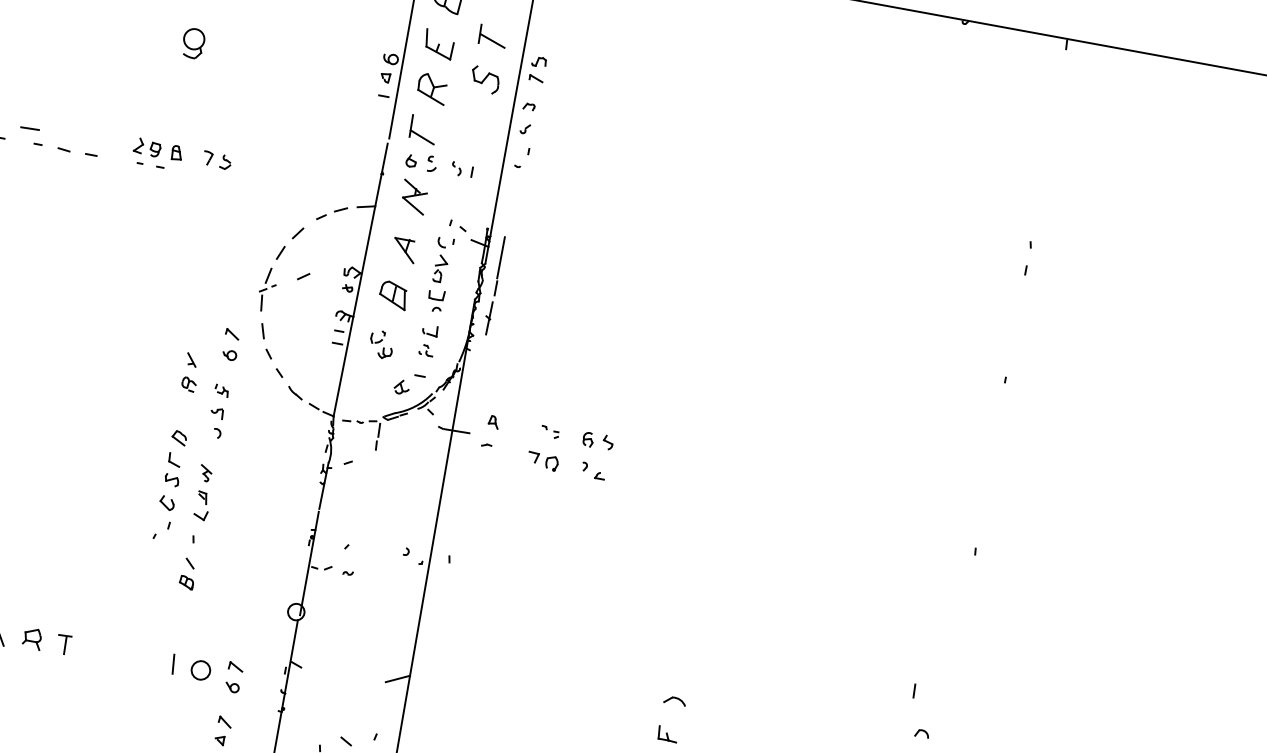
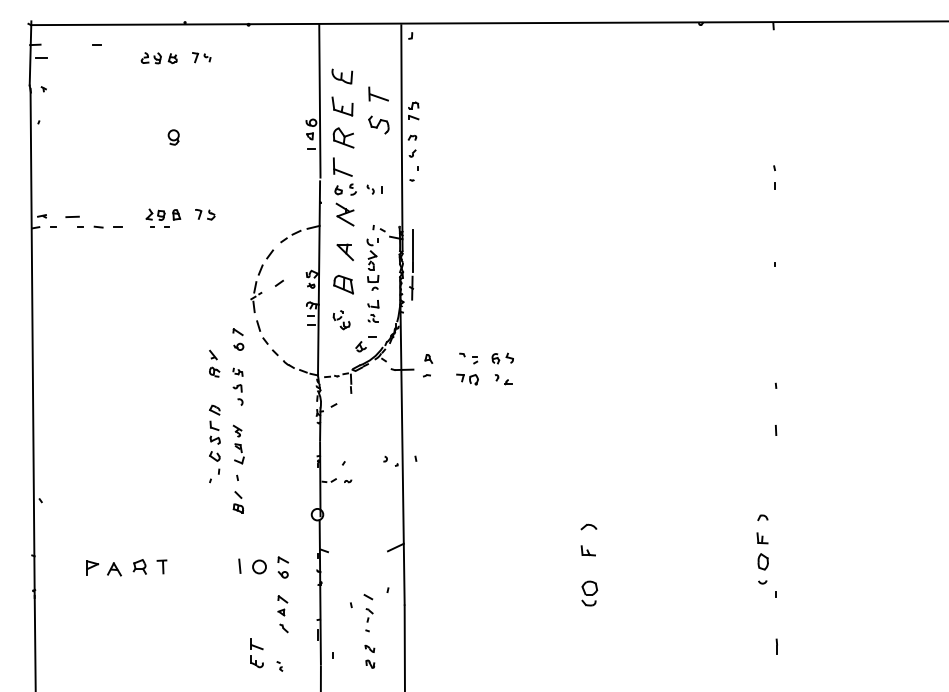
part: (192, 43) -> (173, 137), size x0.71
part: (549, 432) -> (468, 358), size x1.43
line: (915, 691) -> (776, 430), moved

